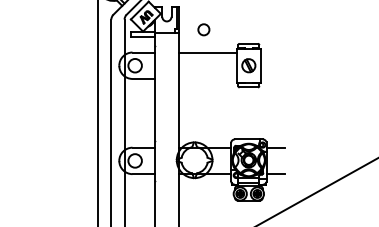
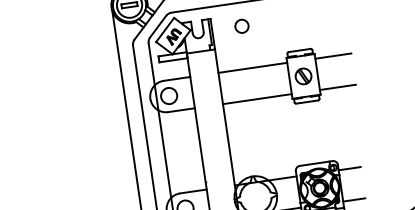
circle: (203, 29) -> (241, 26), moved
line: (275, 52) -> (332, 56), added
line: (207, 78) -> (256, 98), added
line: (275, 78) -> (337, 86), added

